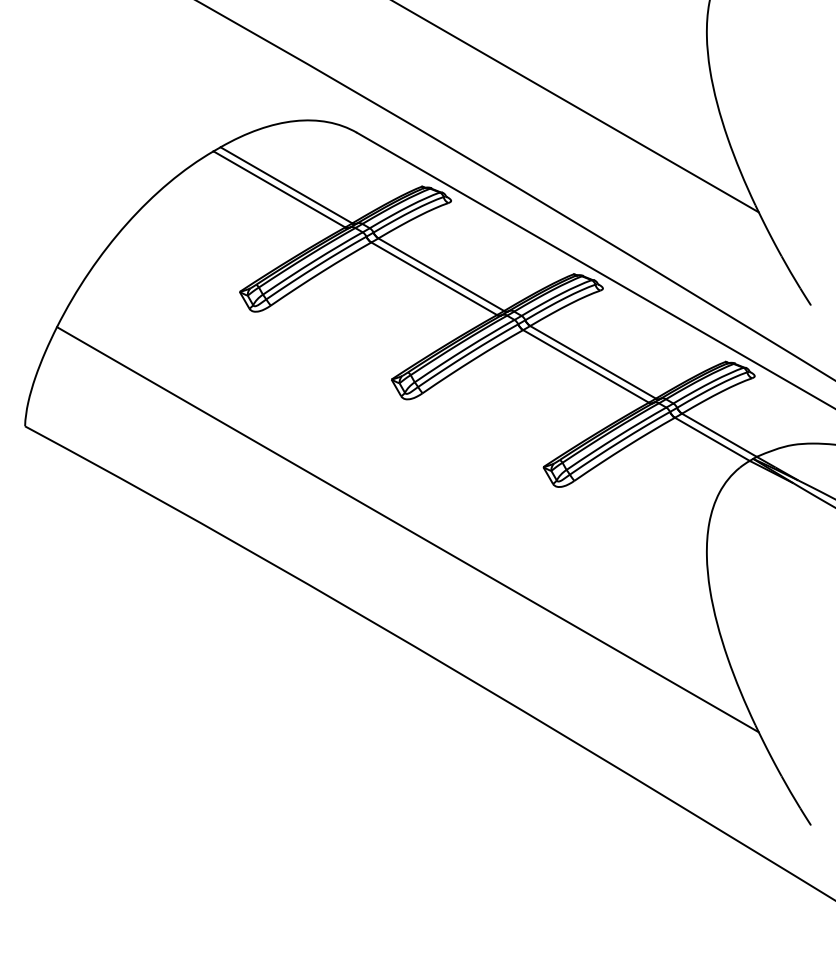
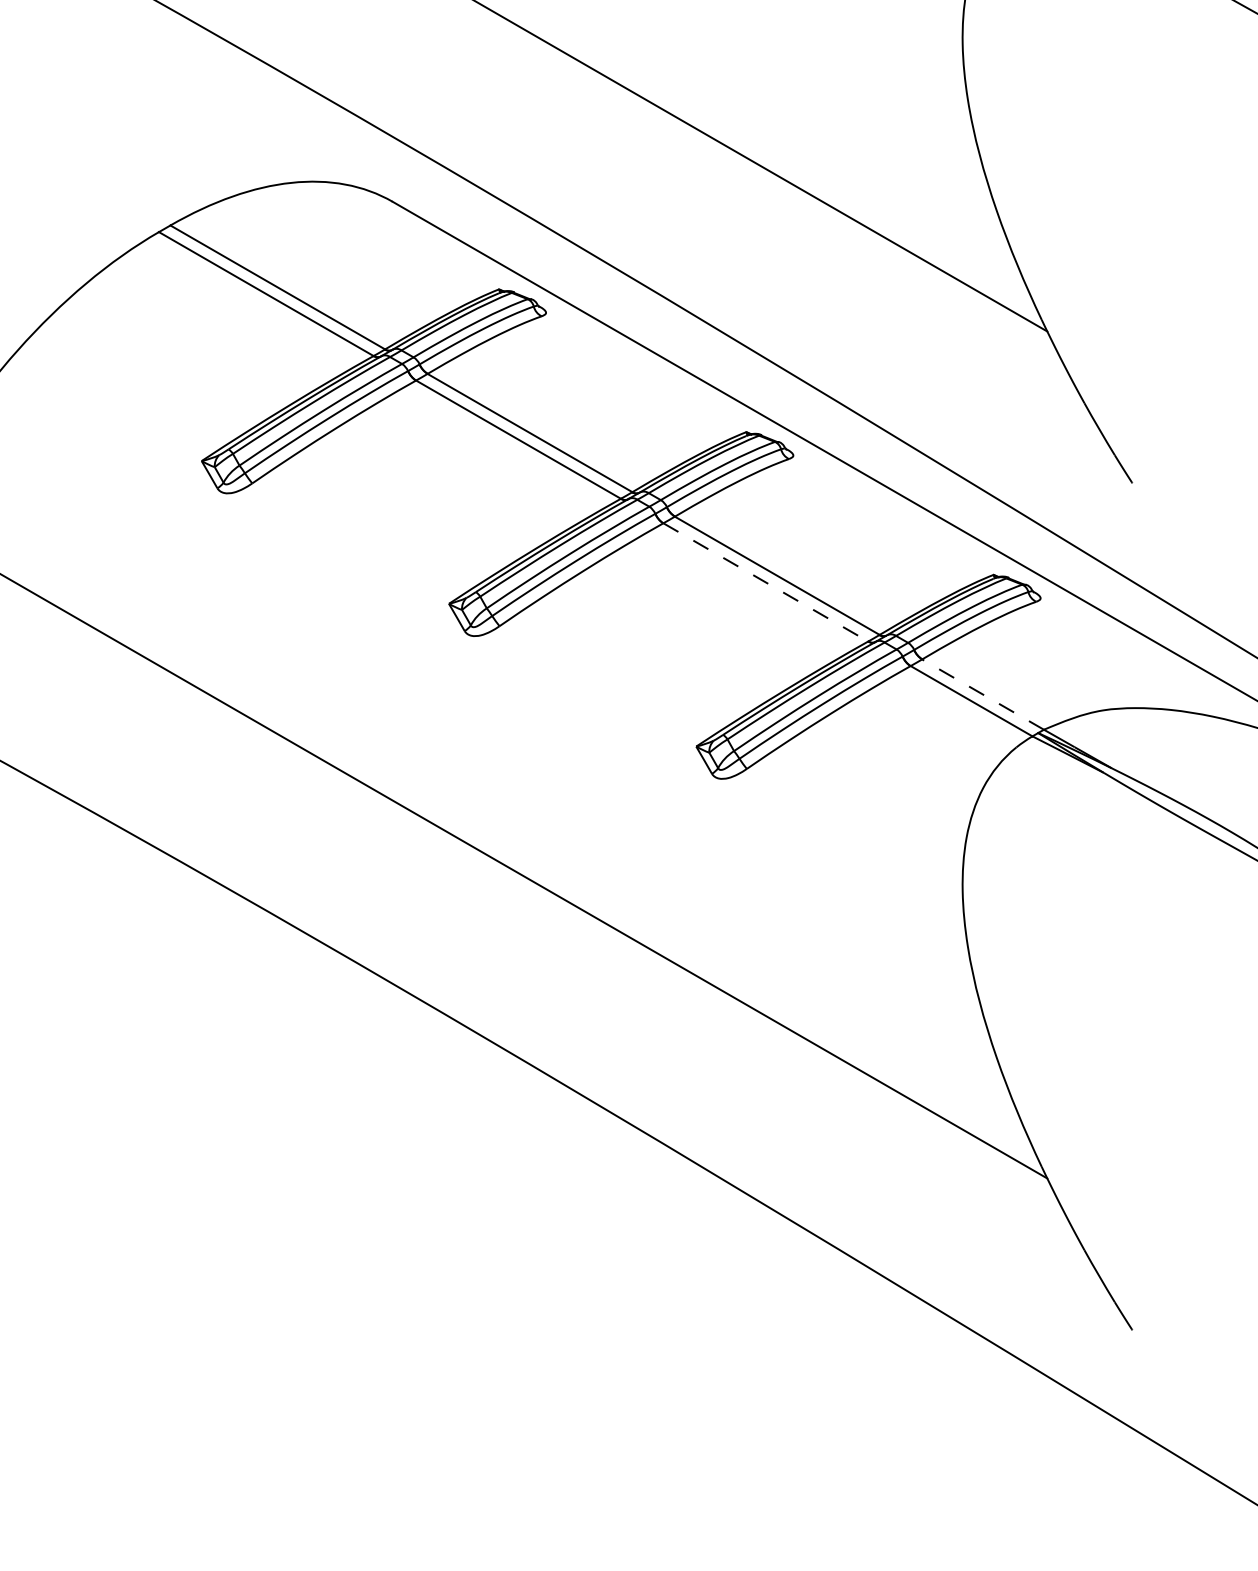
line: (586, 366) -> (766, 582), solid -> dashed
line: (718, 435) -> (981, 694), solid -> dashed

